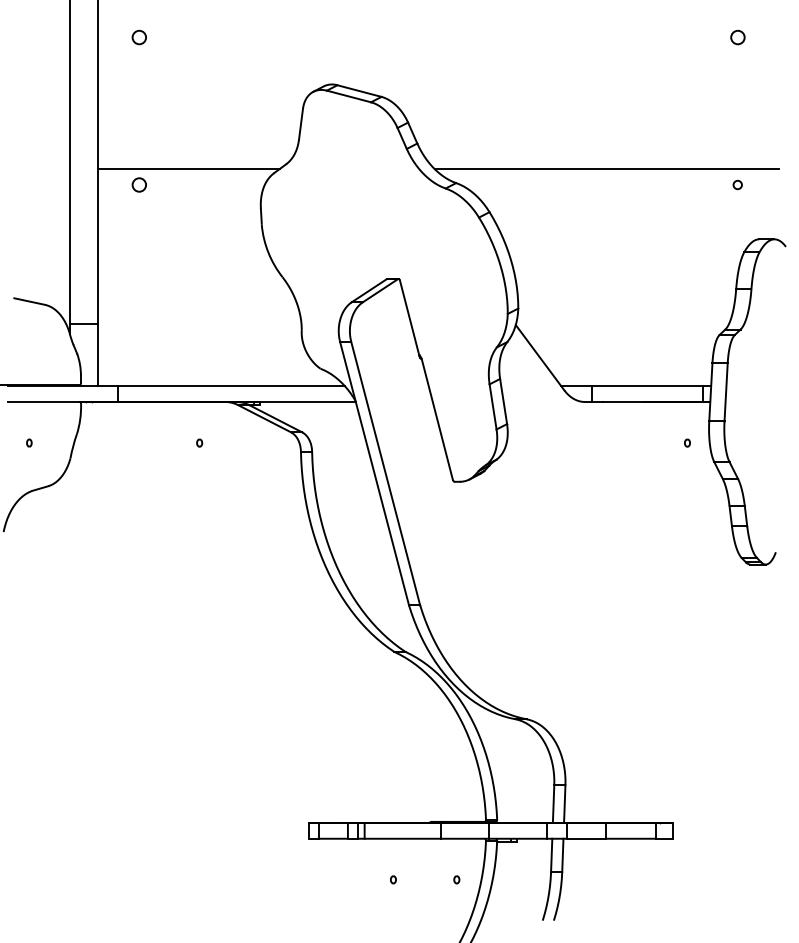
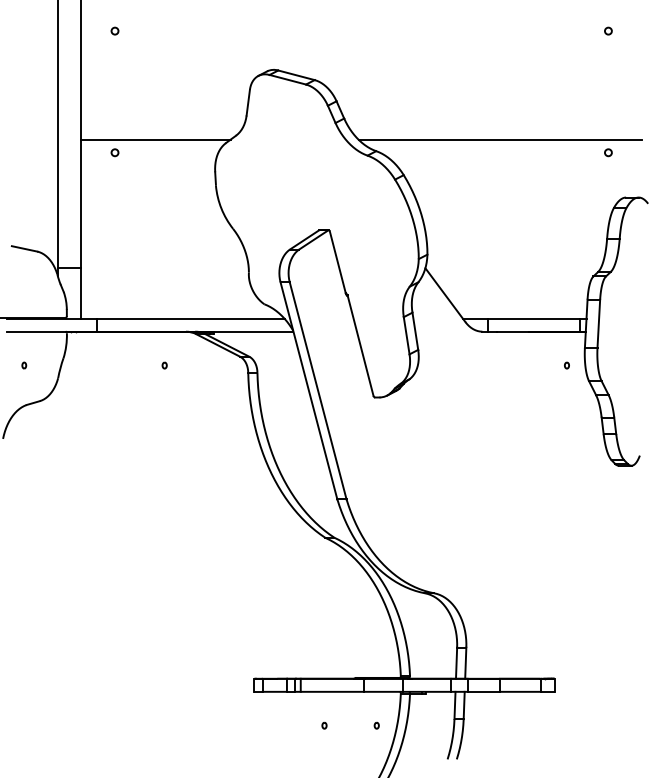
circle: (139, 37) -> (115, 31), size x0.62
circle: (737, 37) -> (608, 31), size x0.62
circle: (139, 184) -> (115, 152), size x0.62

